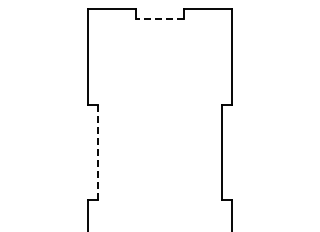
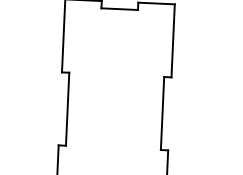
line: (159, 18) -> (119, 8), dashed -> solid
line: (97, 152) -> (67, 109), dashed -> solid

